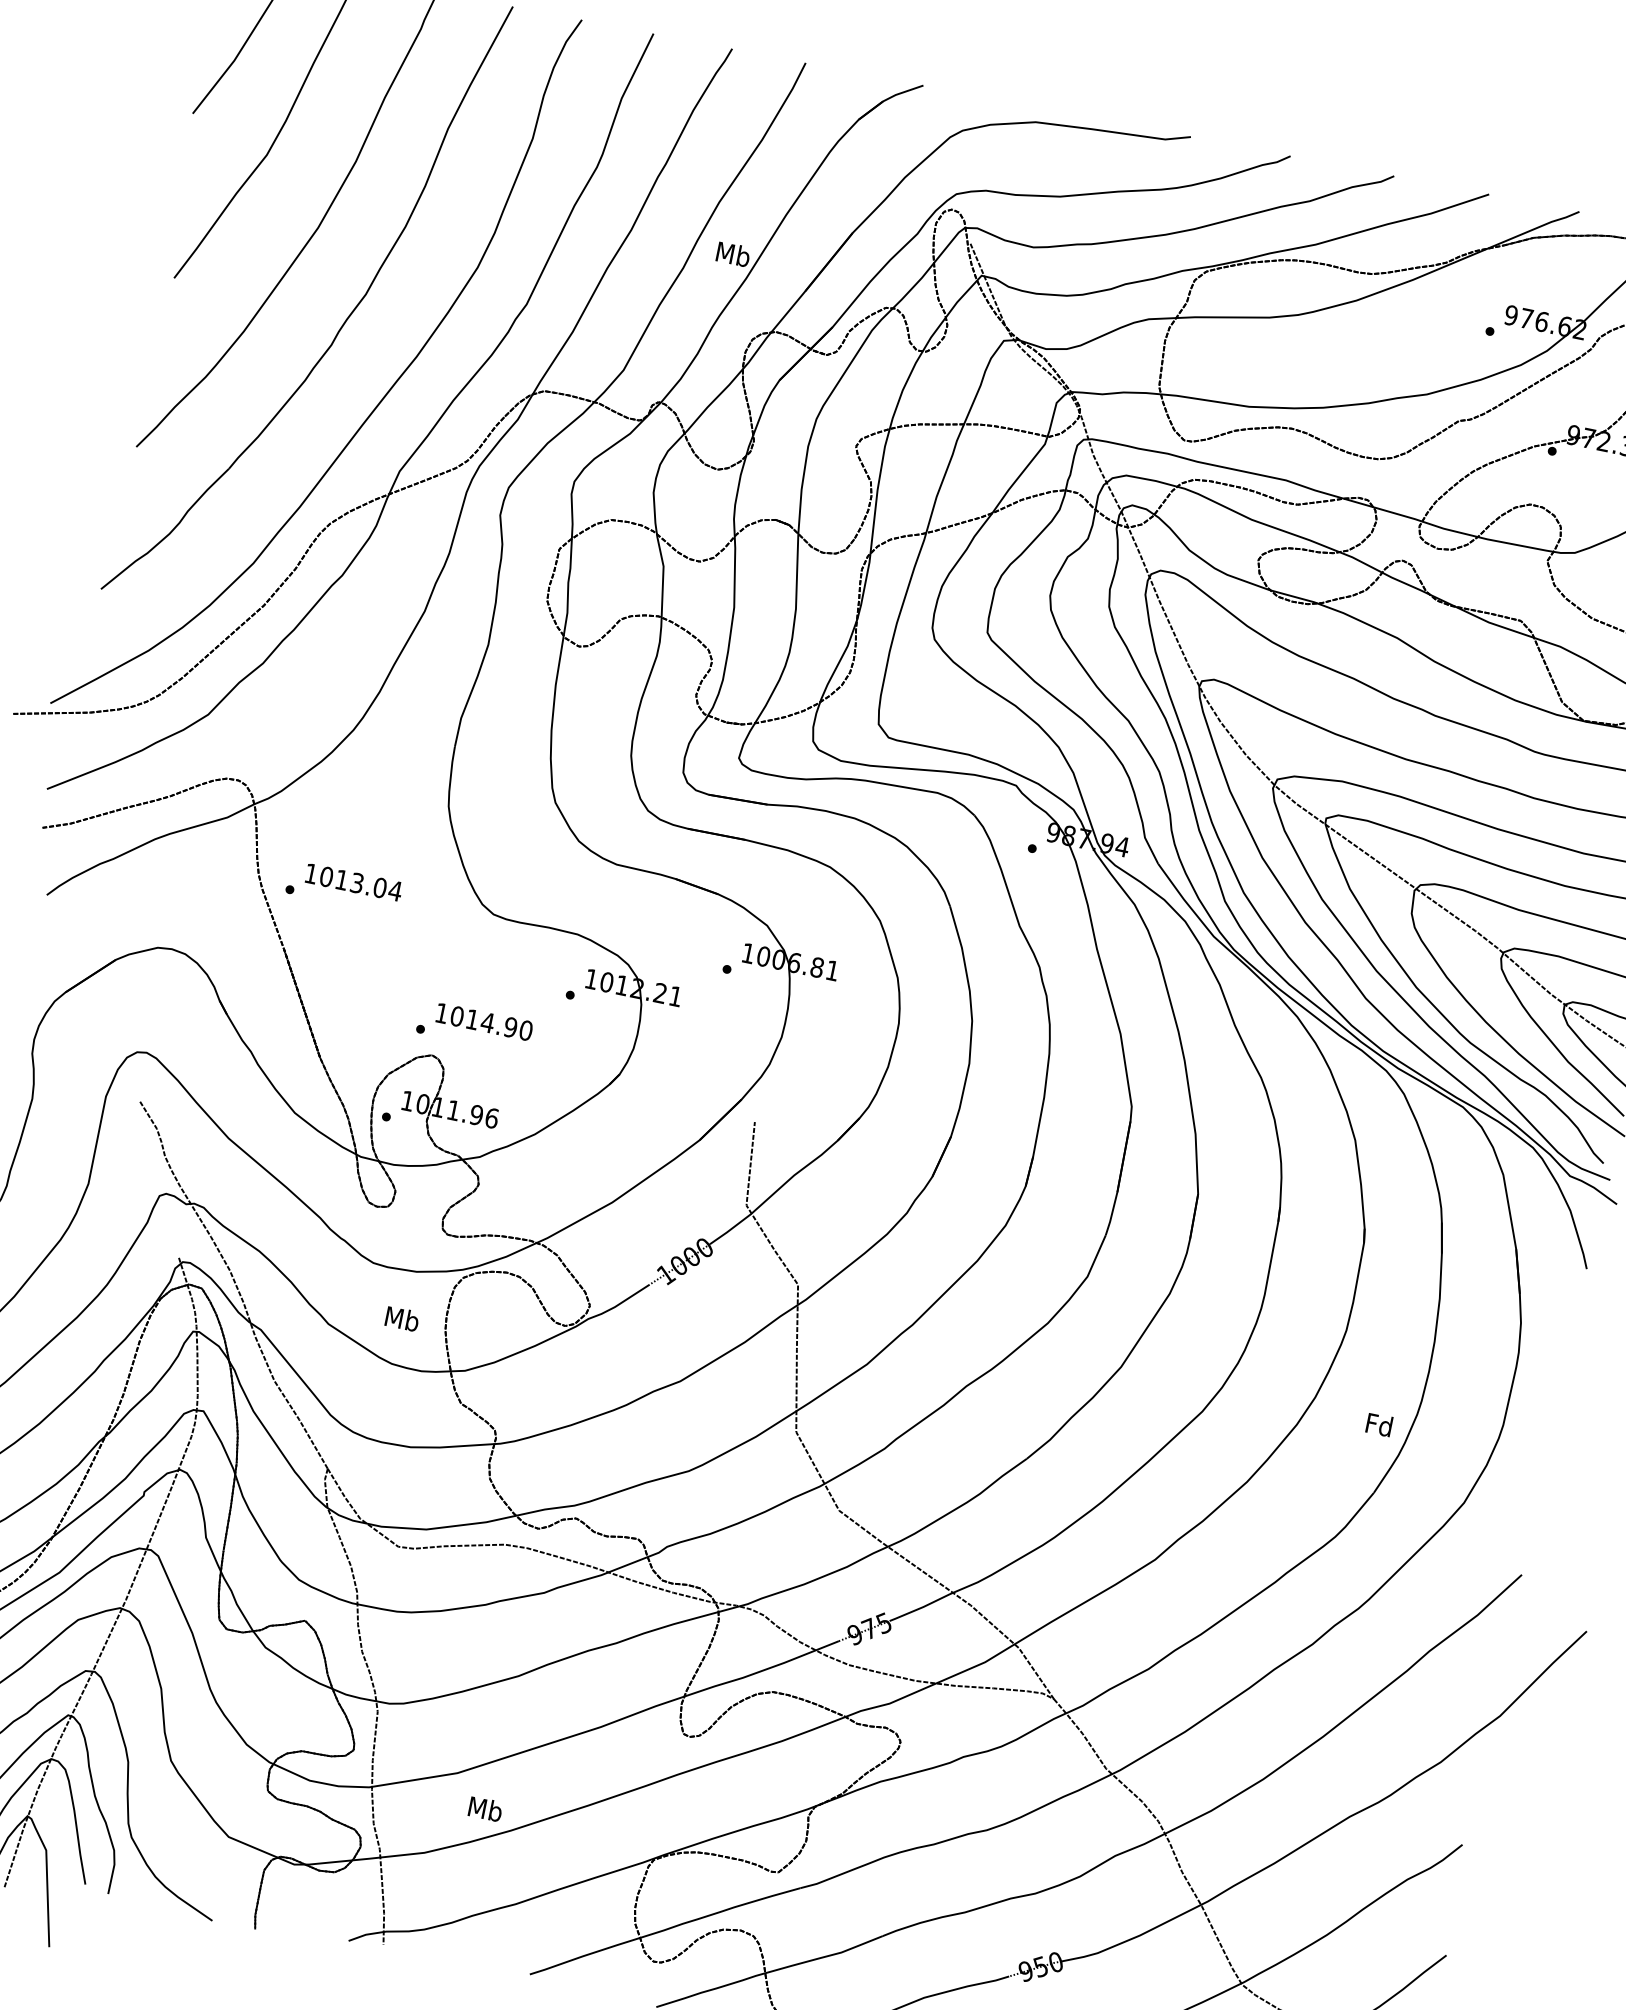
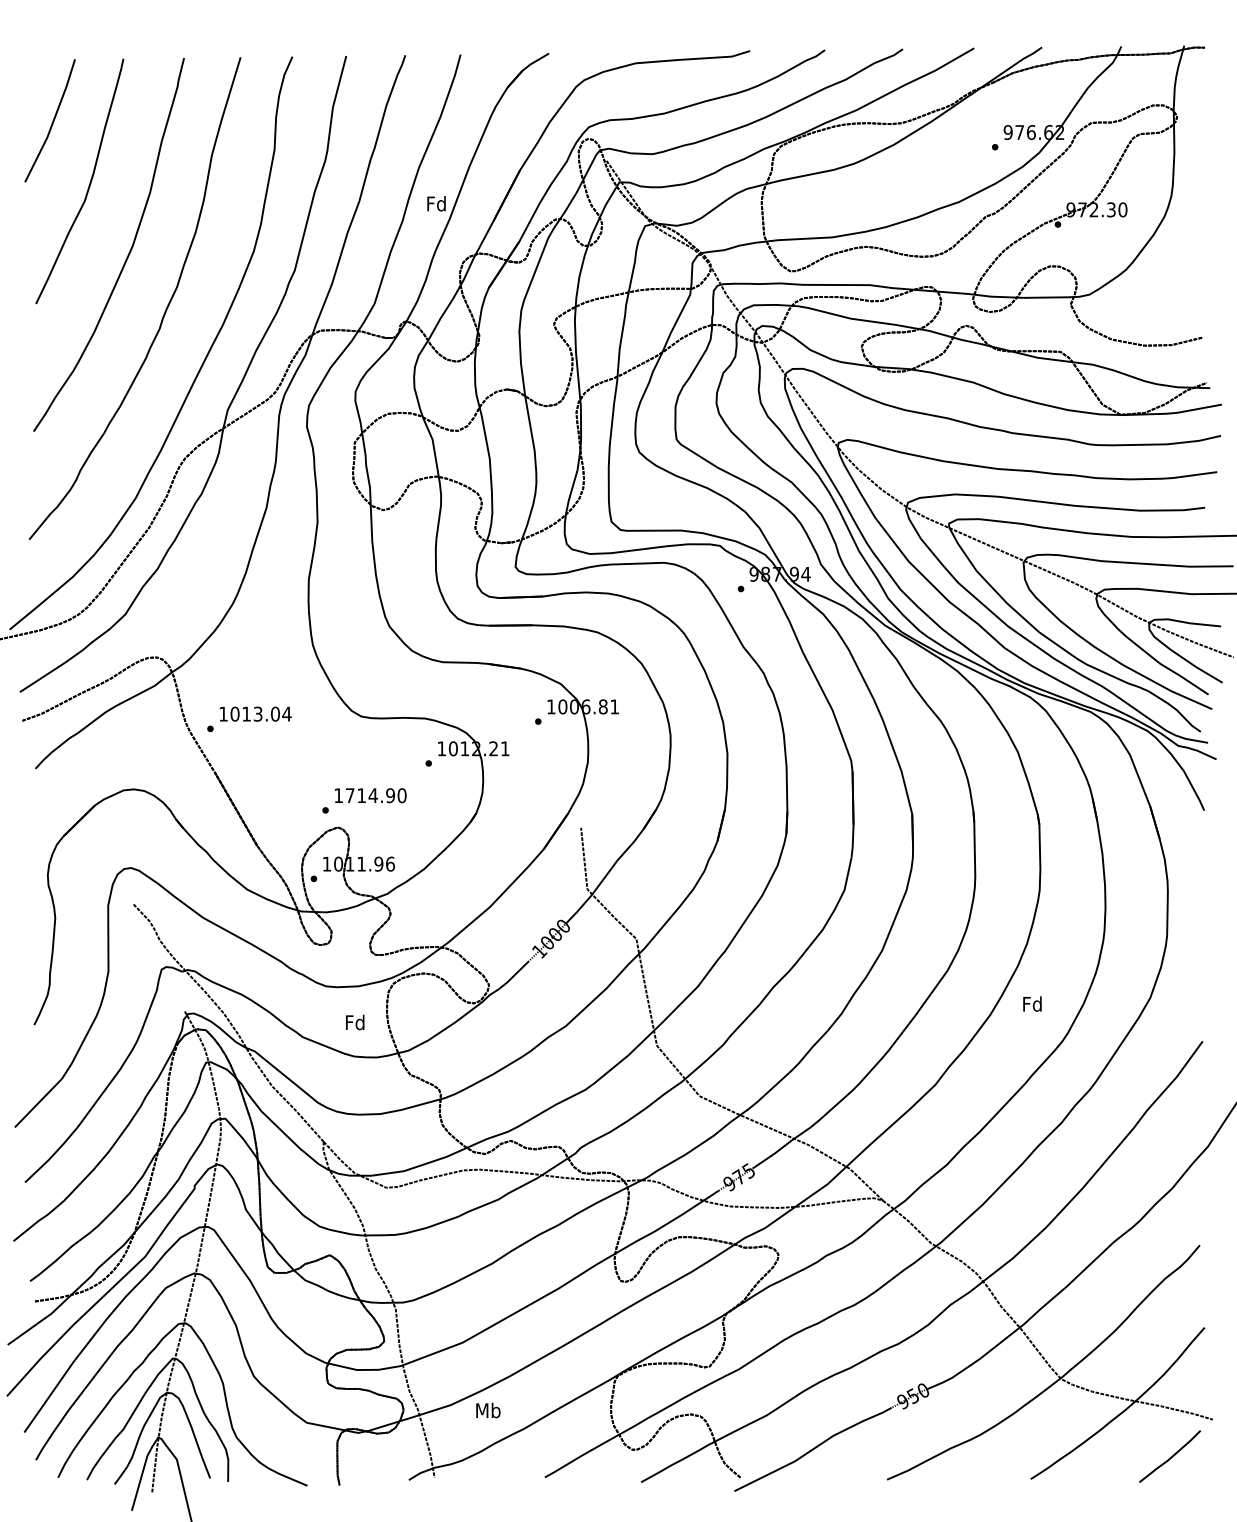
text: (733, 253) -> (436, 203), Mb -> Fd
text: (456, 1016) -> (349, 795), 1014.90 -> 1714.90
text: (402, 1318) -> (355, 1022), Mb -> Fd
text: (1379, 1424) -> (1032, 1003), moved
text: (485, 1809) -> (488, 1410), moved

